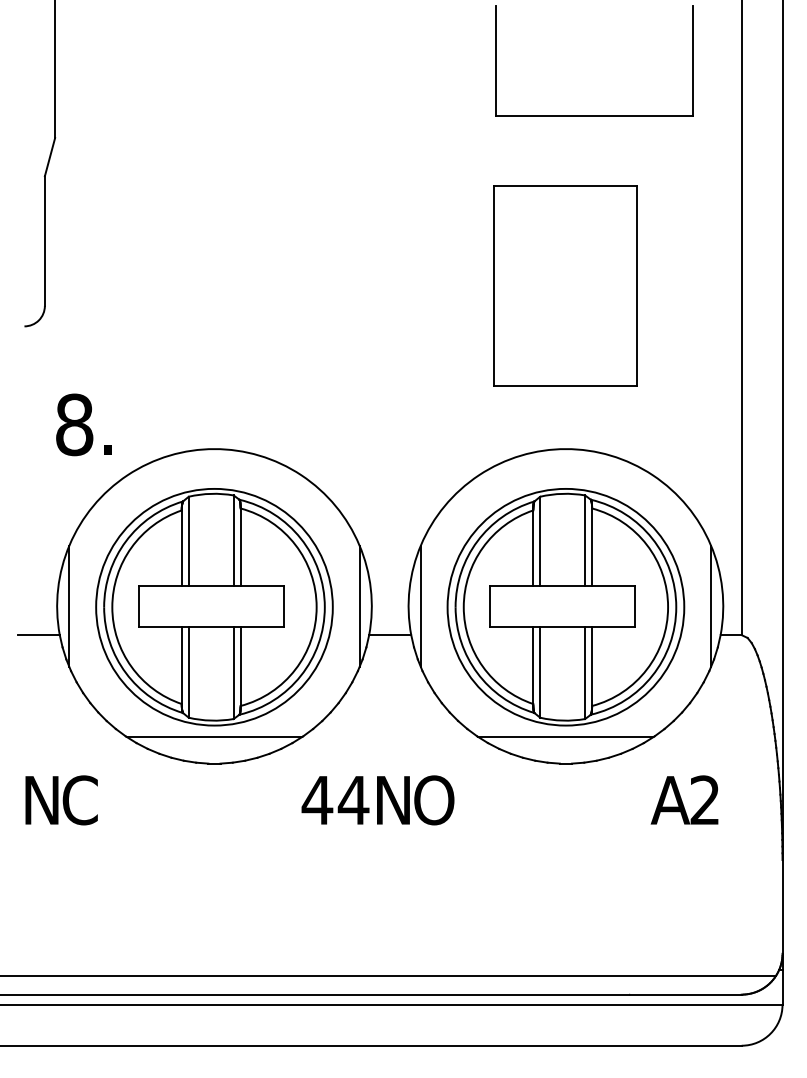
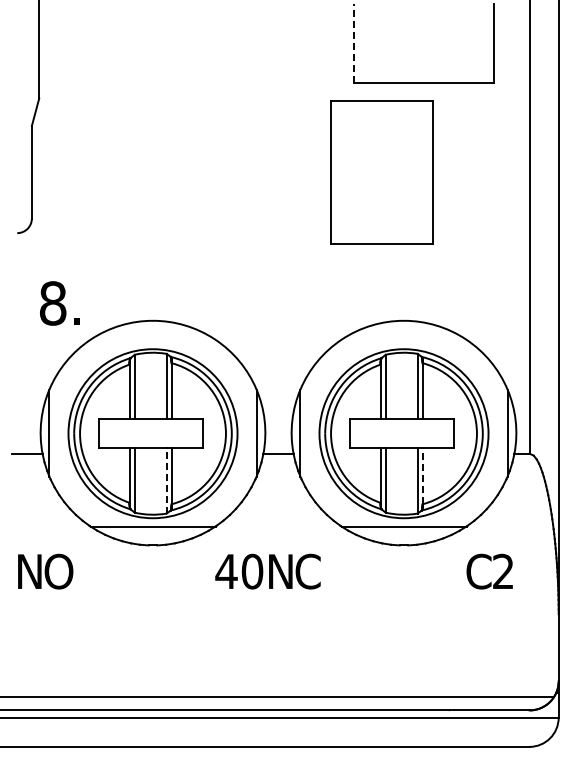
line: (496, 60) -> (354, 43), solid -> dashed
part: (565, 286) -> (381, 172), moved
line: (591, 665) -> (422, 475), solid -> dashed
line: (233, 672) -> (166, 480), solid -> dashed
text: (86, 800) -> (61, 571), C -> O
text: (353, 800) -> (252, 571), 4 -> 0
text: (437, 800) -> (312, 571), O -> C
text: (670, 800) -> (478, 571), A -> C

